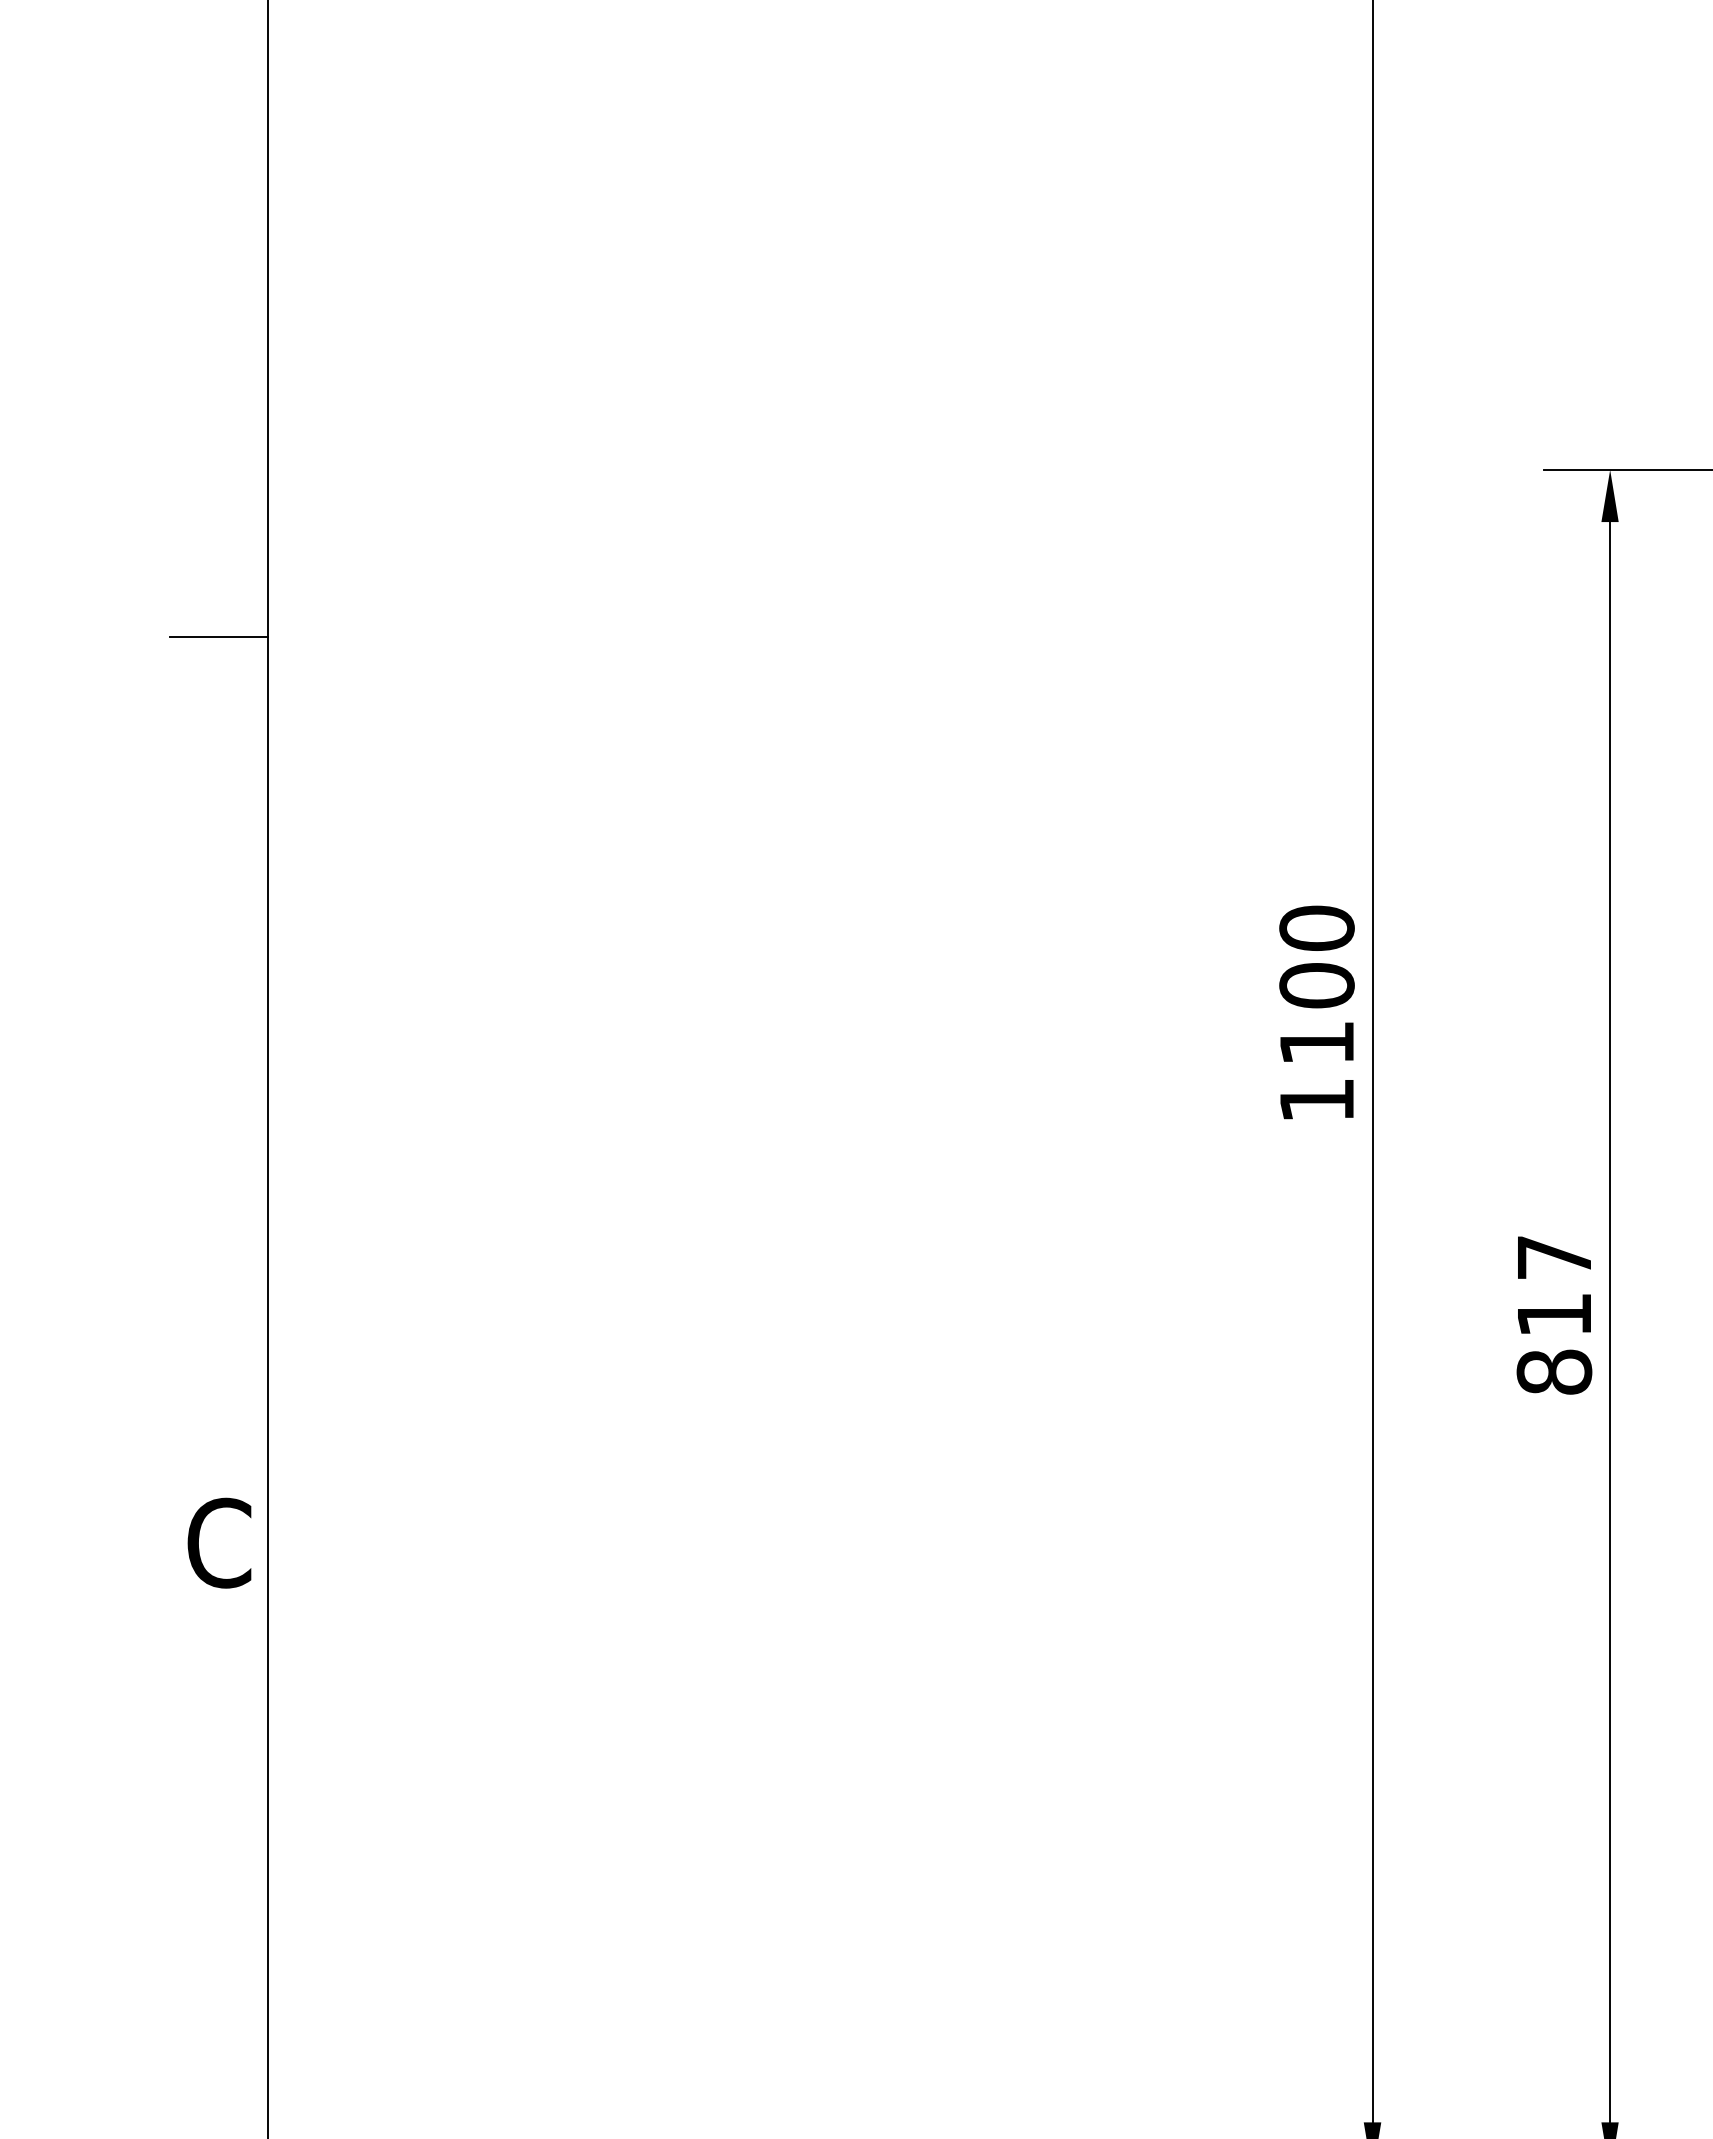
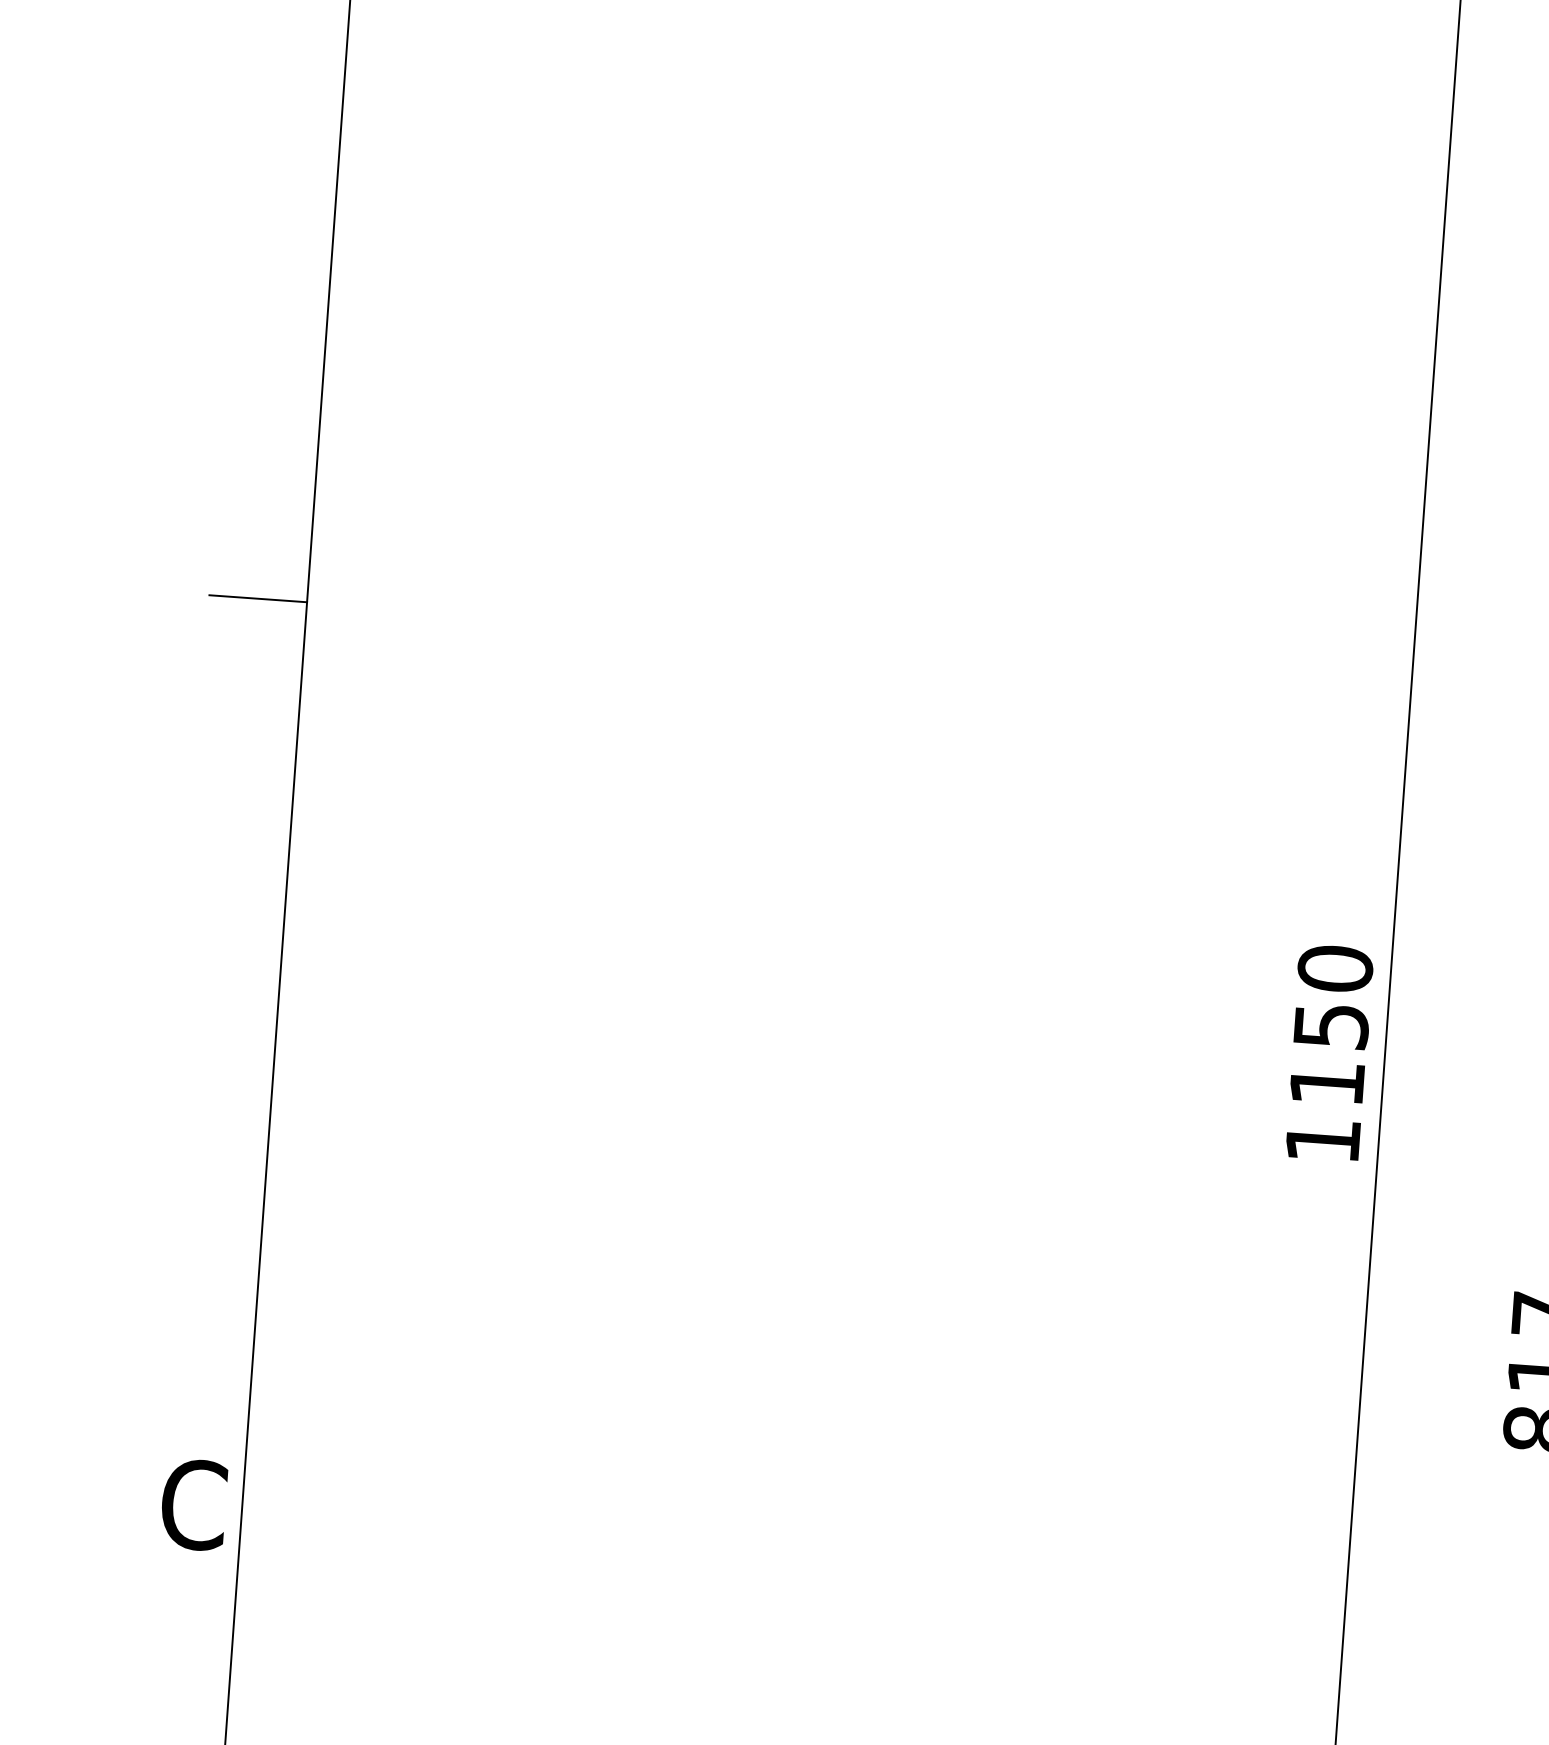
text: (1316, 985) -> (1330, 1025), 1100 -> 1150

